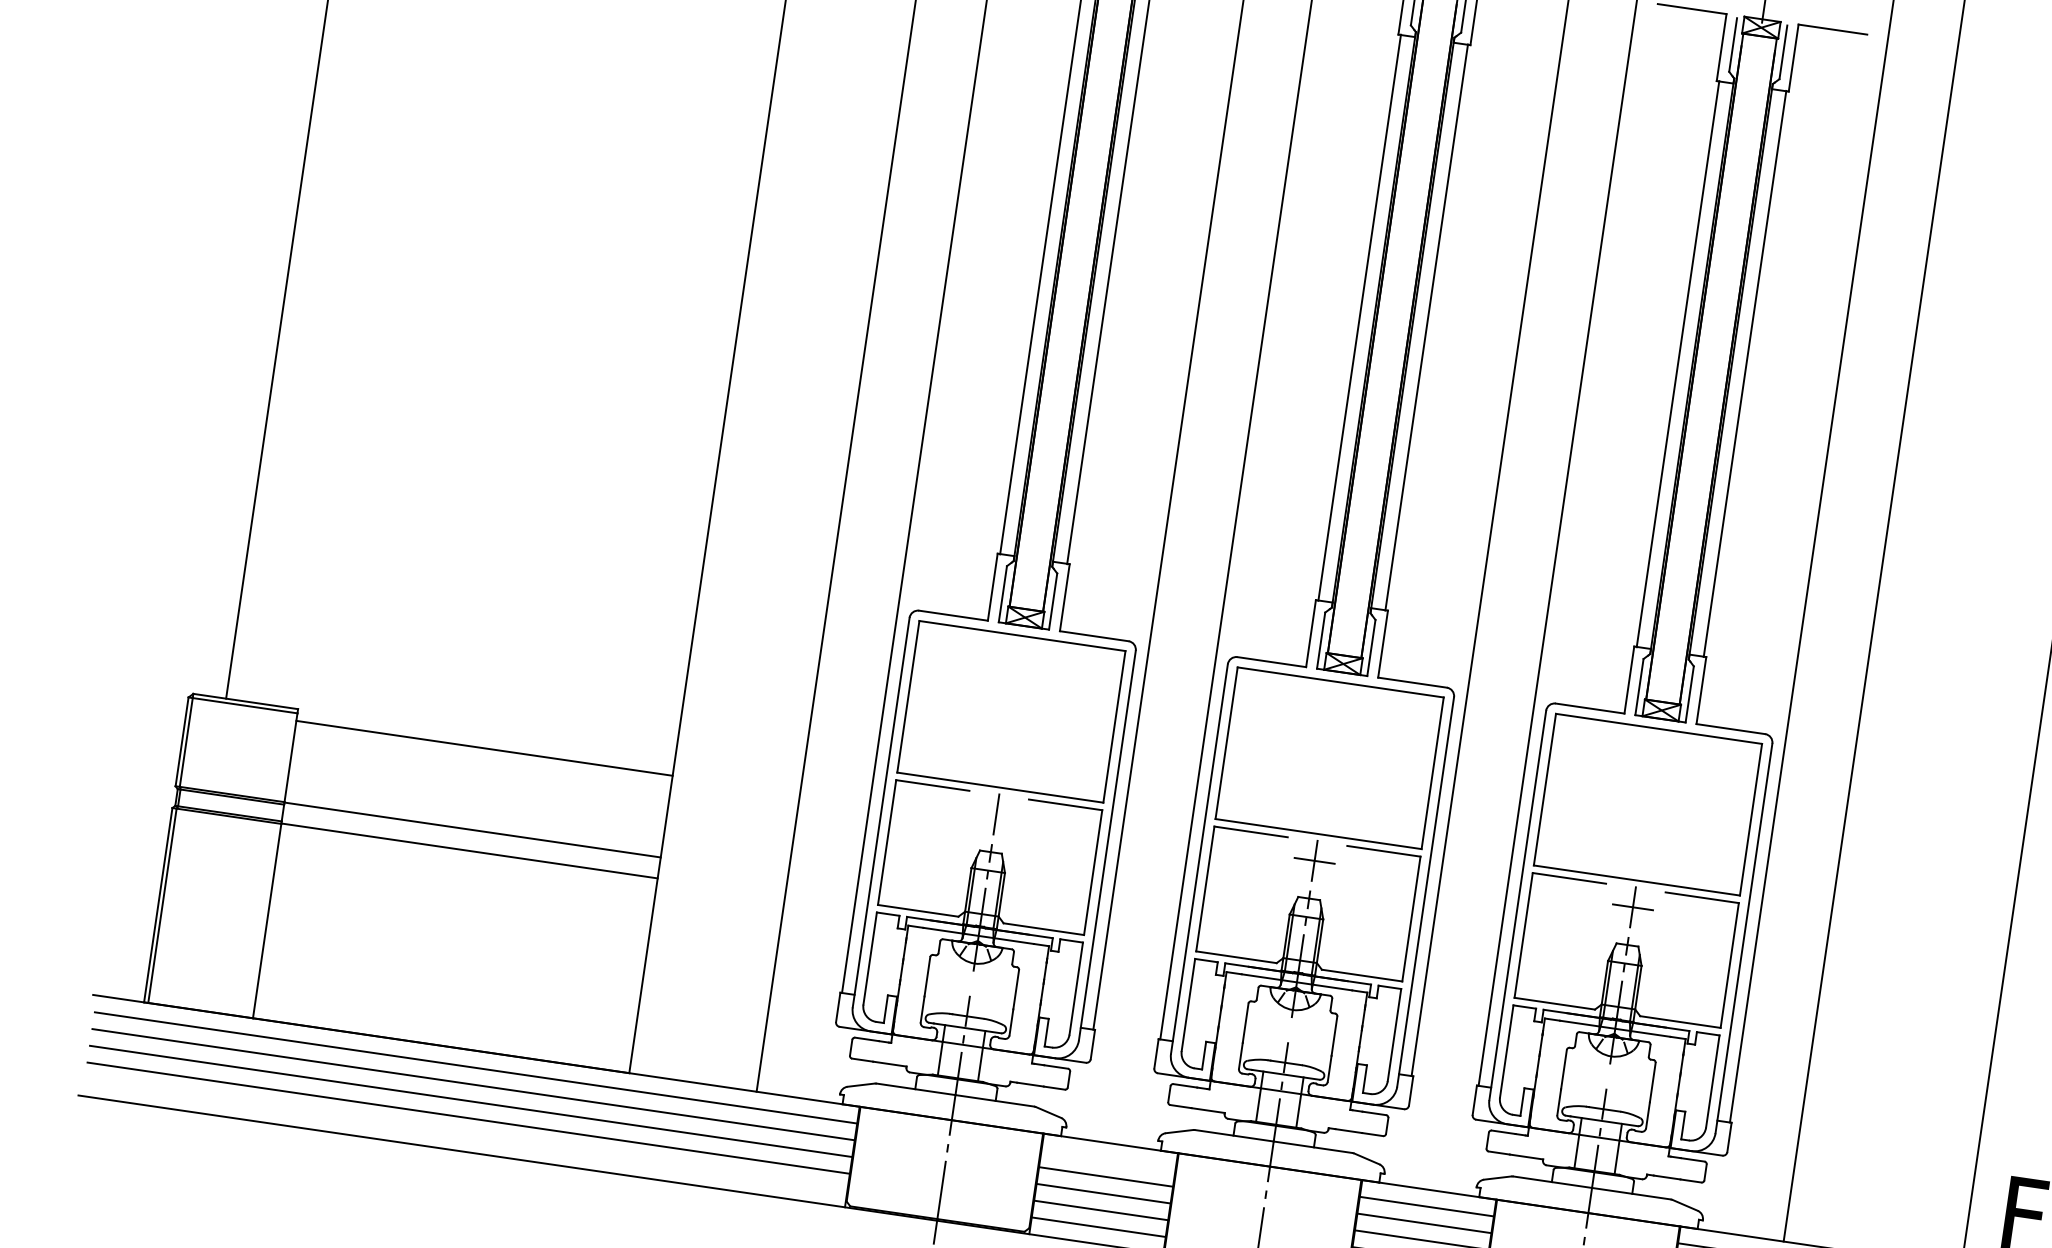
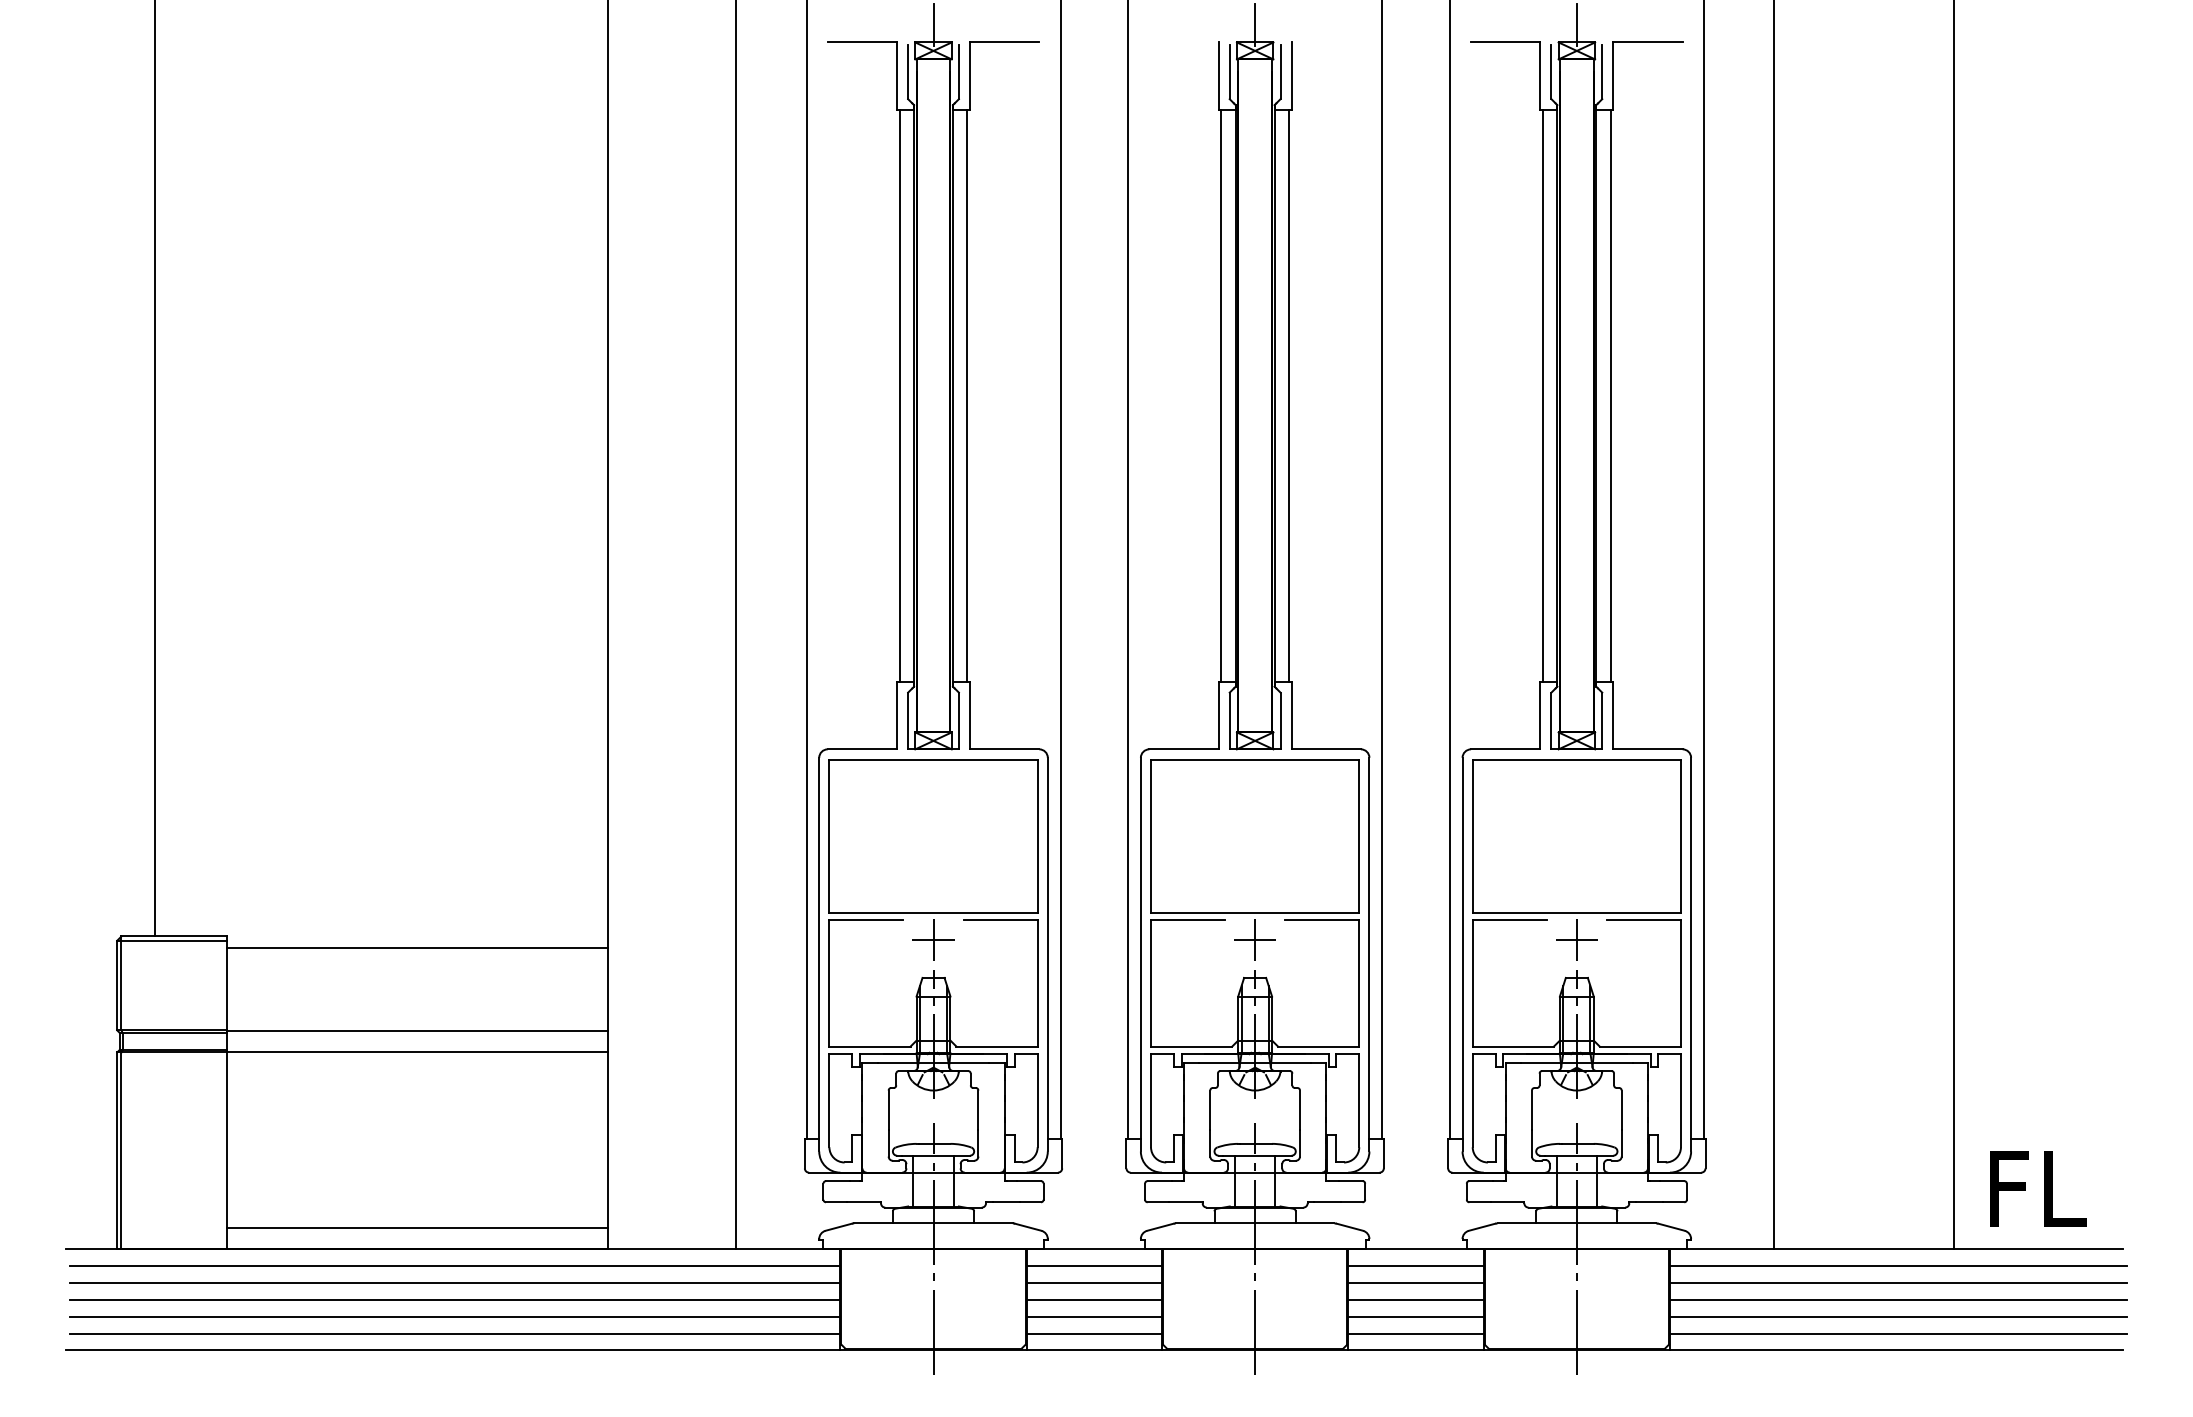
line: (996, 814) -> (933, 939), added
line: (444, 1024) -> (417, 1227), added
line: (466, 1134) -> (455, 1333), added
line: (1108, 1159) -> (1094, 1265), added

